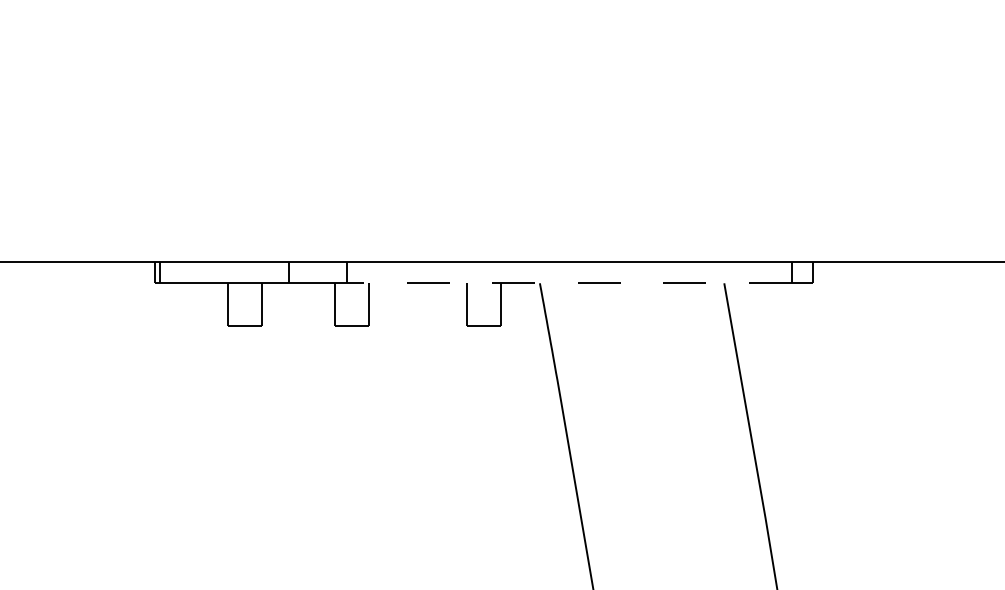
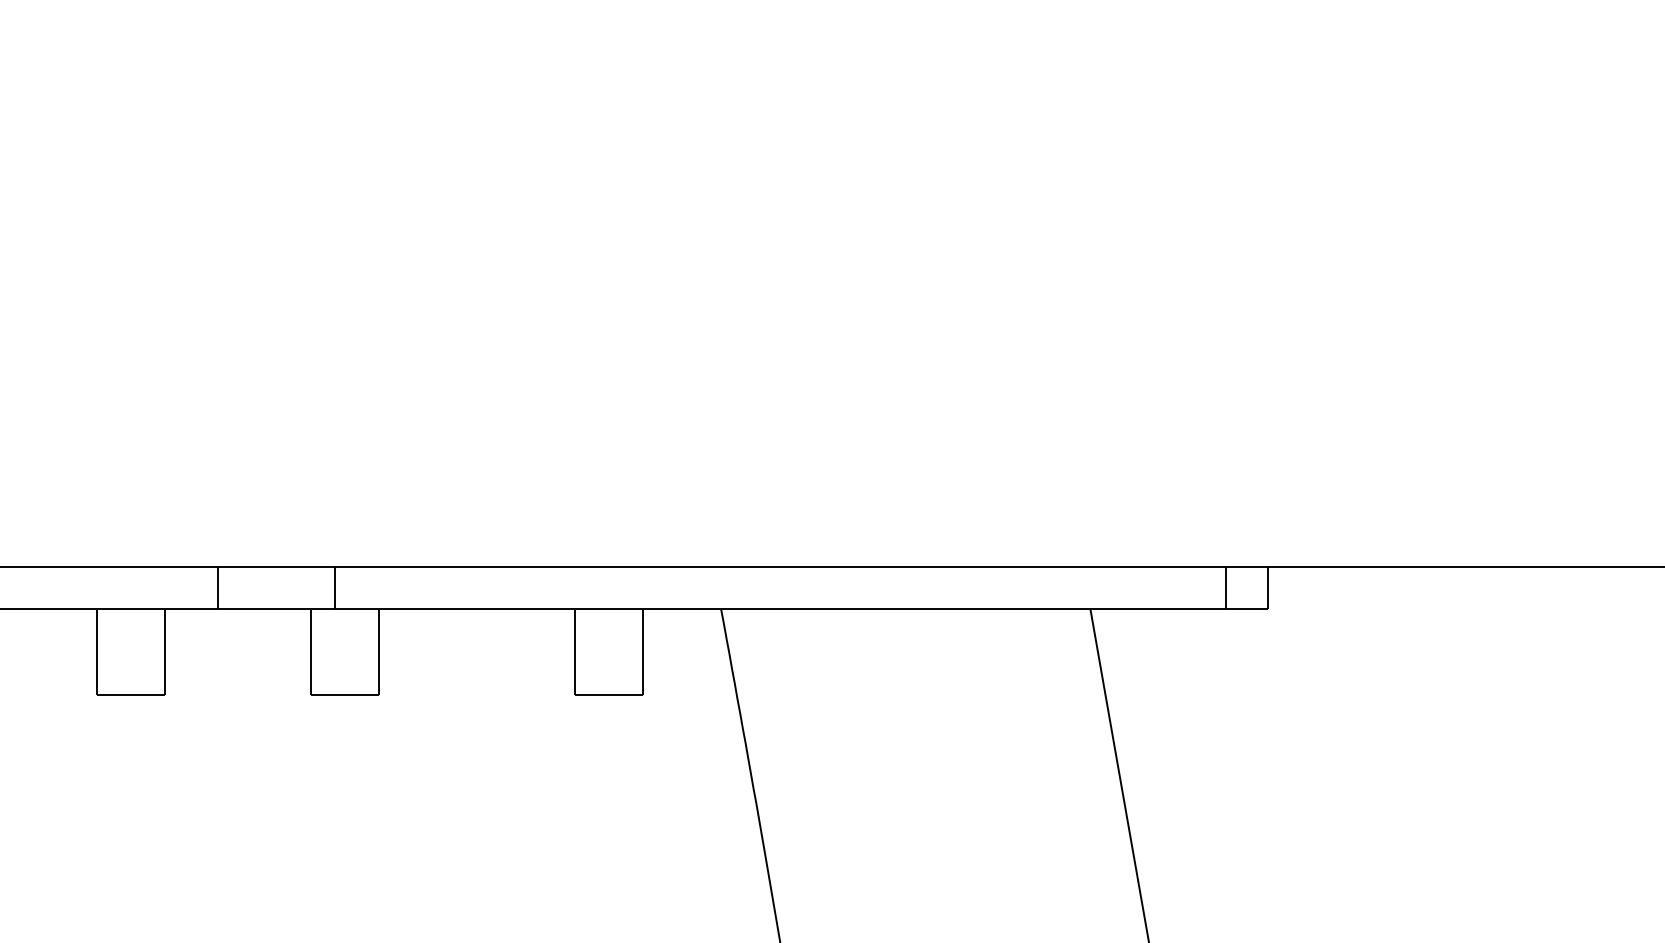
line: (568, 283) -> (778, 609), dashed -> solid

